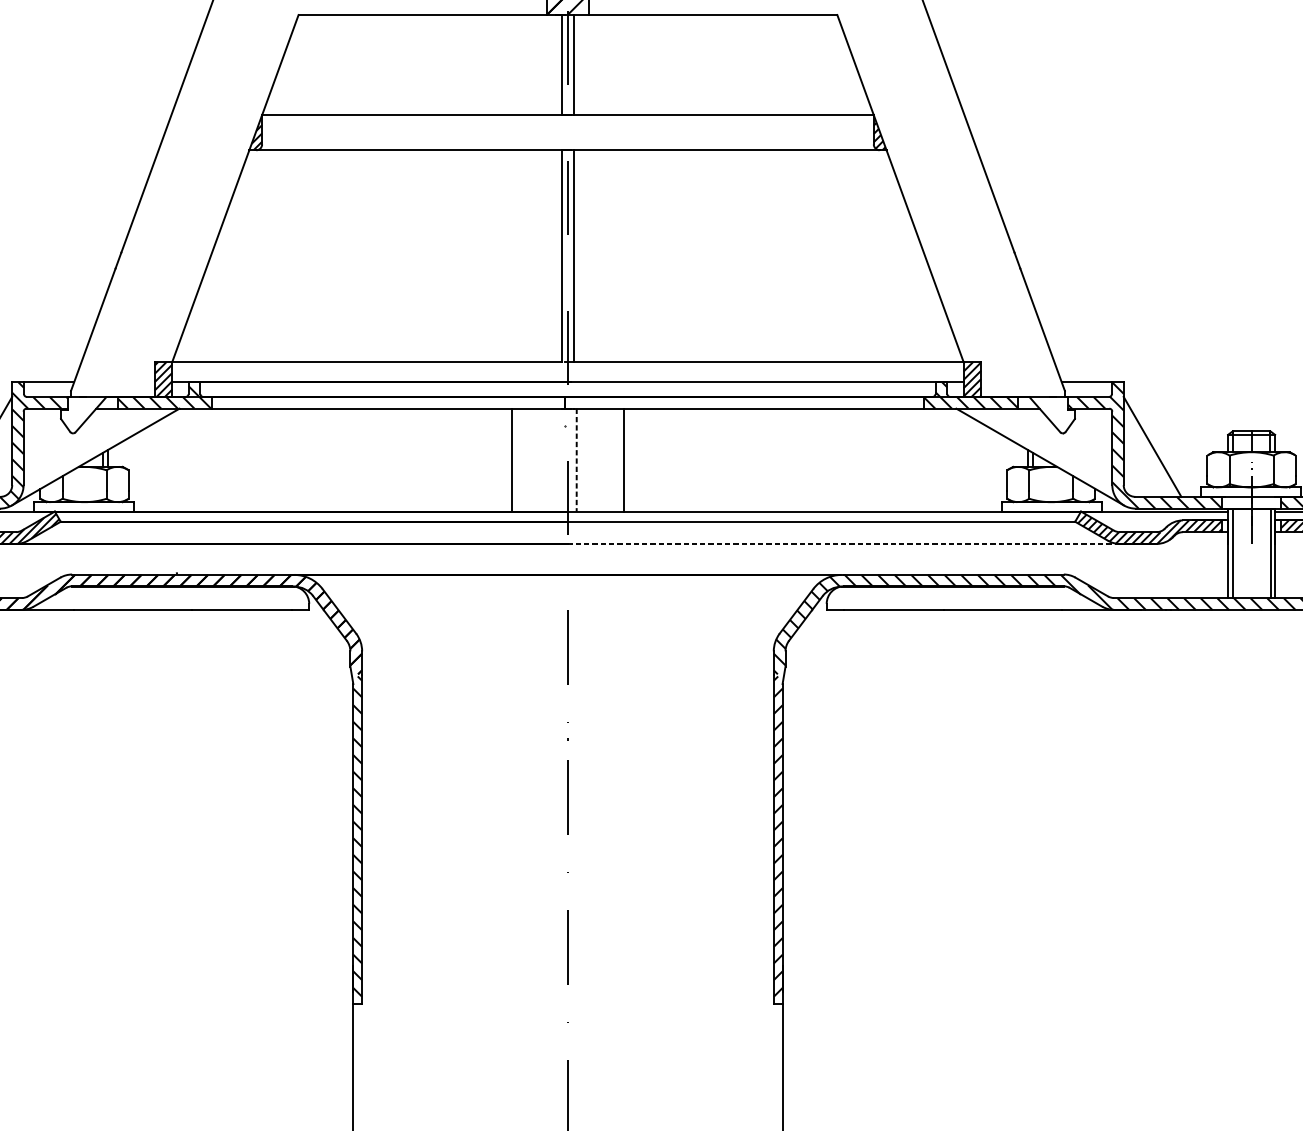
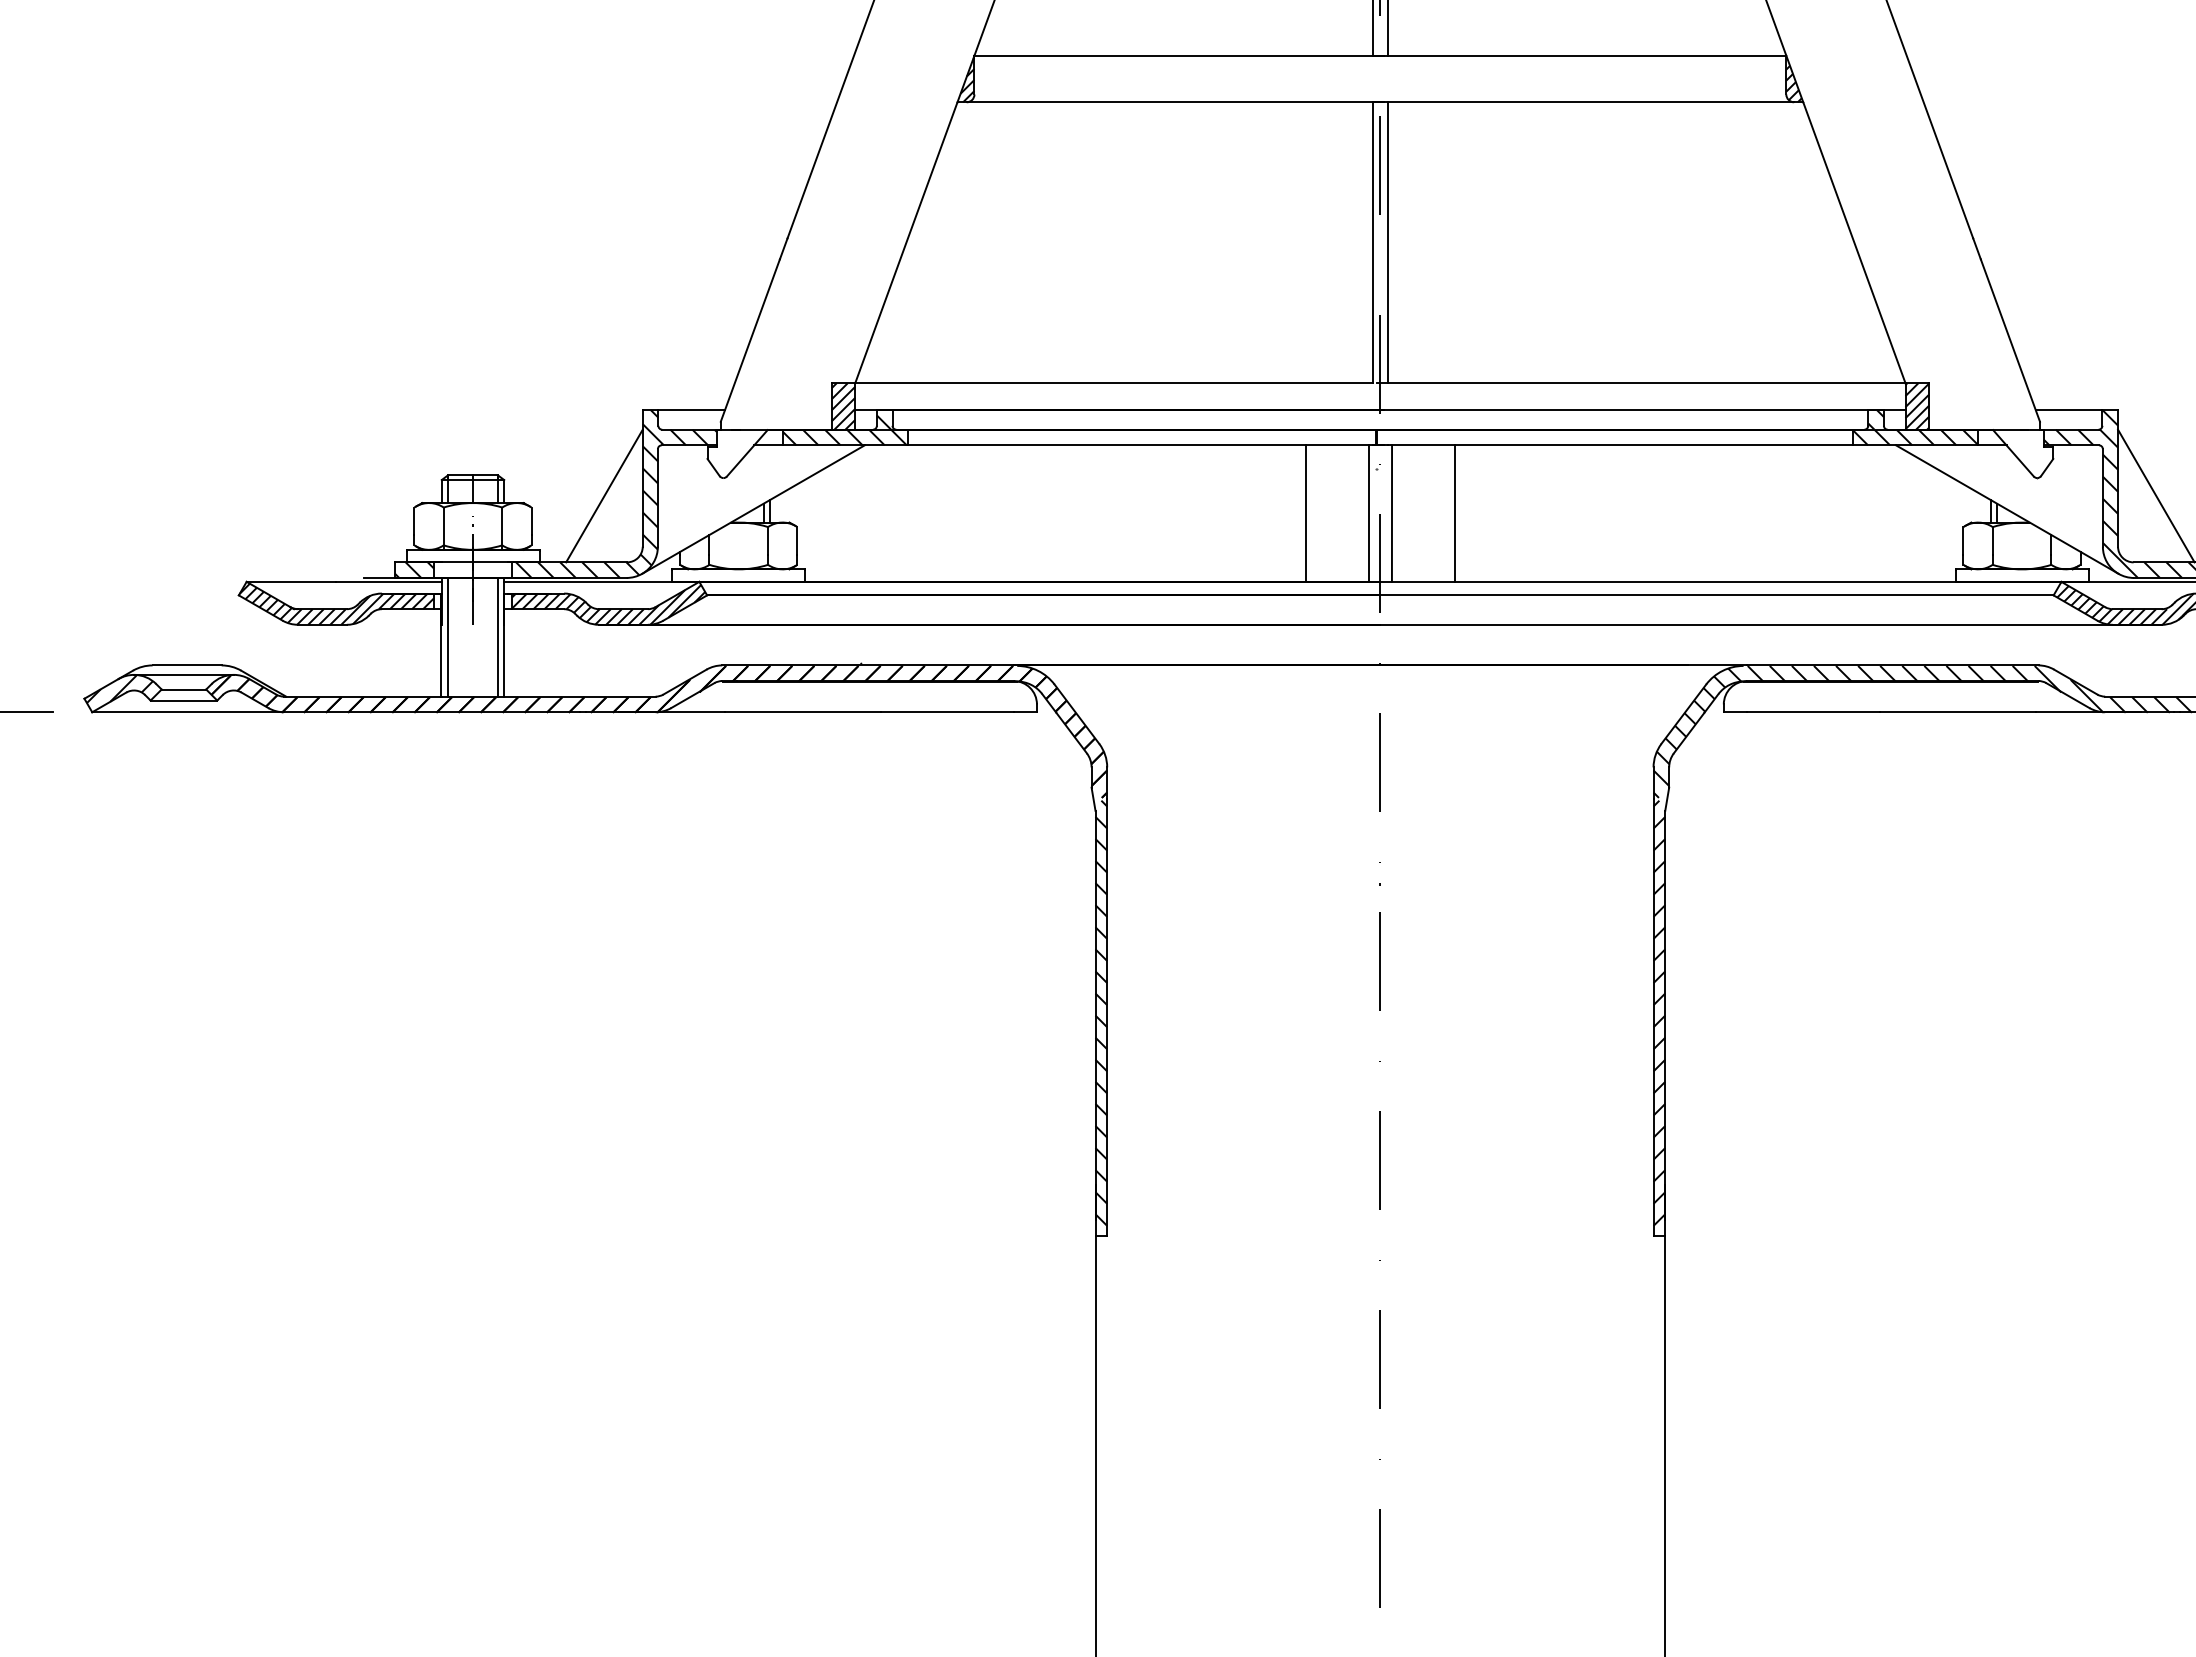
line: (559, 460) -> (1368, 513), added
line: (576, 460) -> (1391, 514), dashed -> solid
line: (843, 543) -> (1746, 624), dashed -> solid

